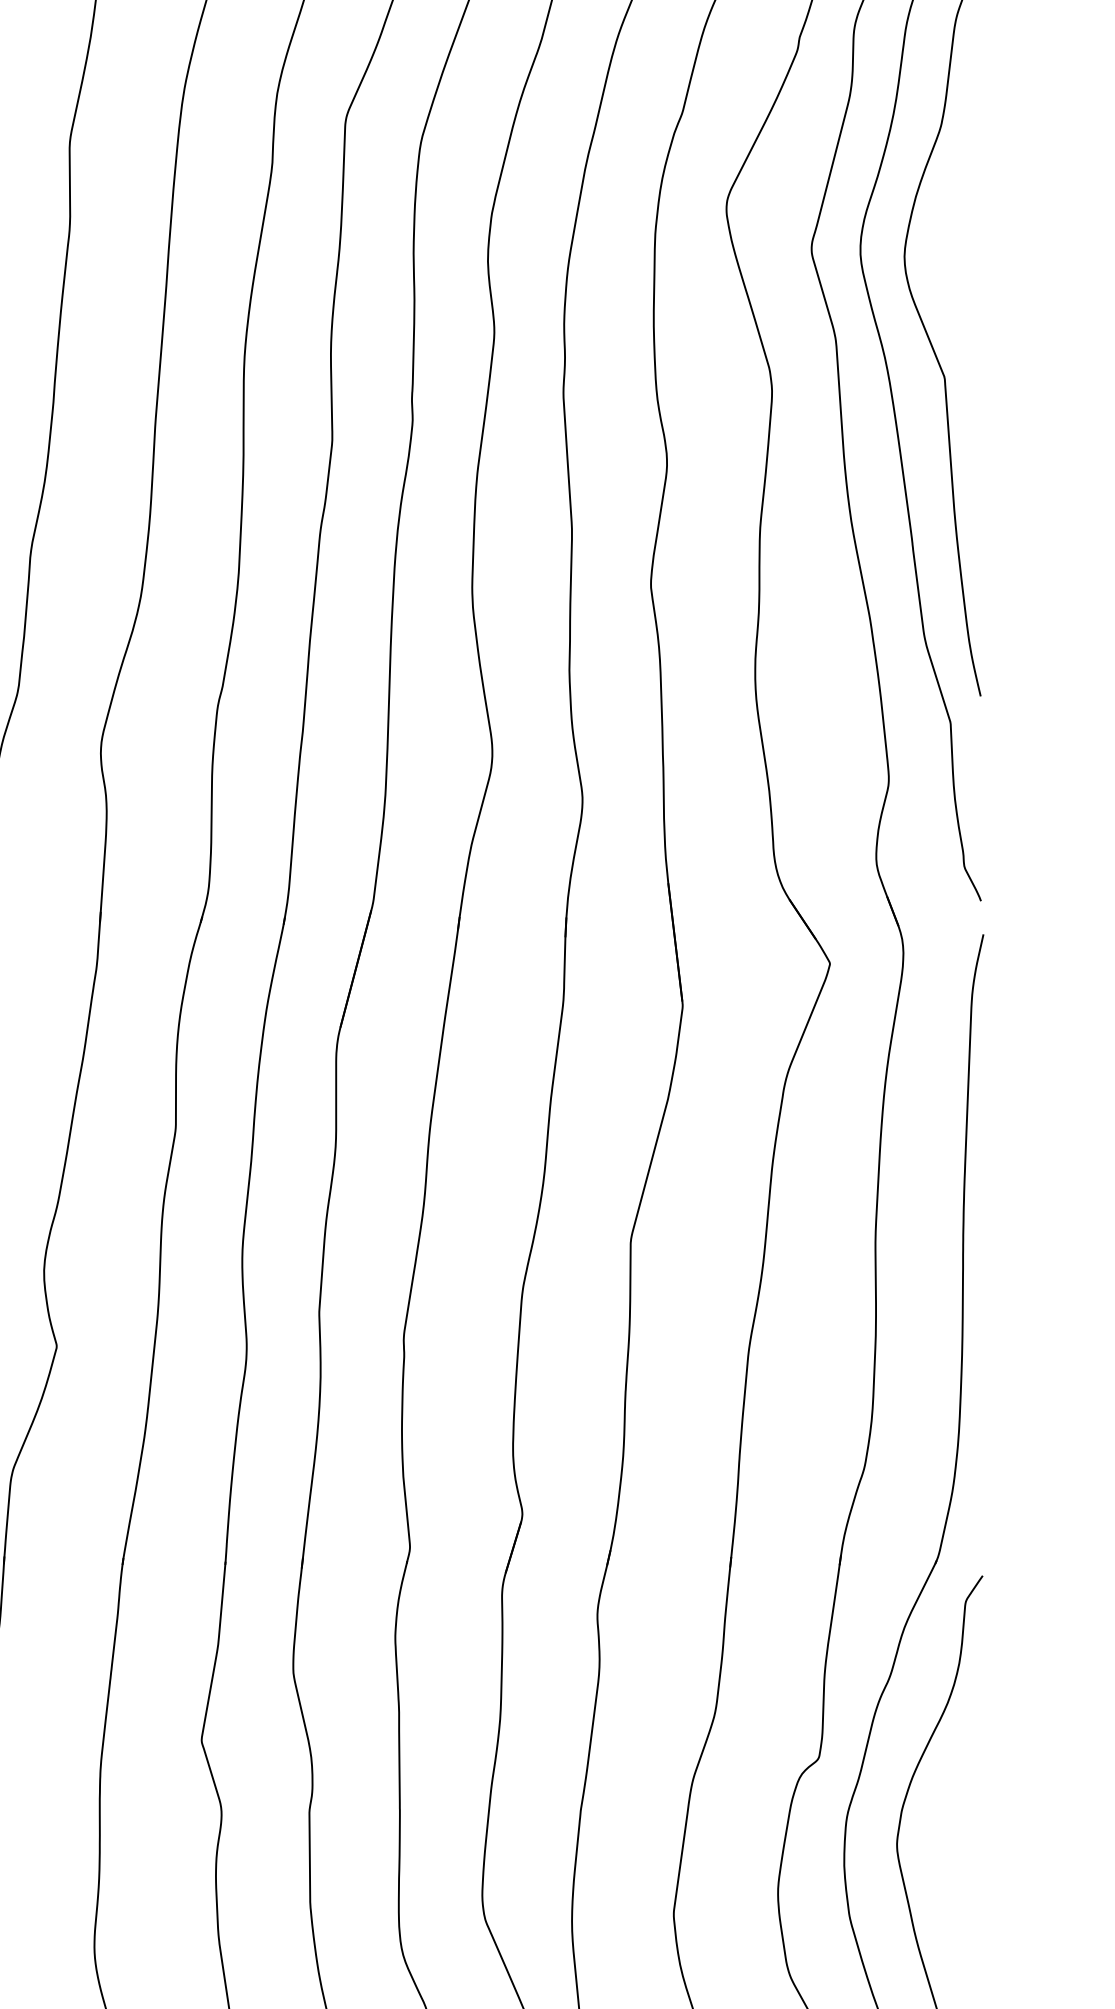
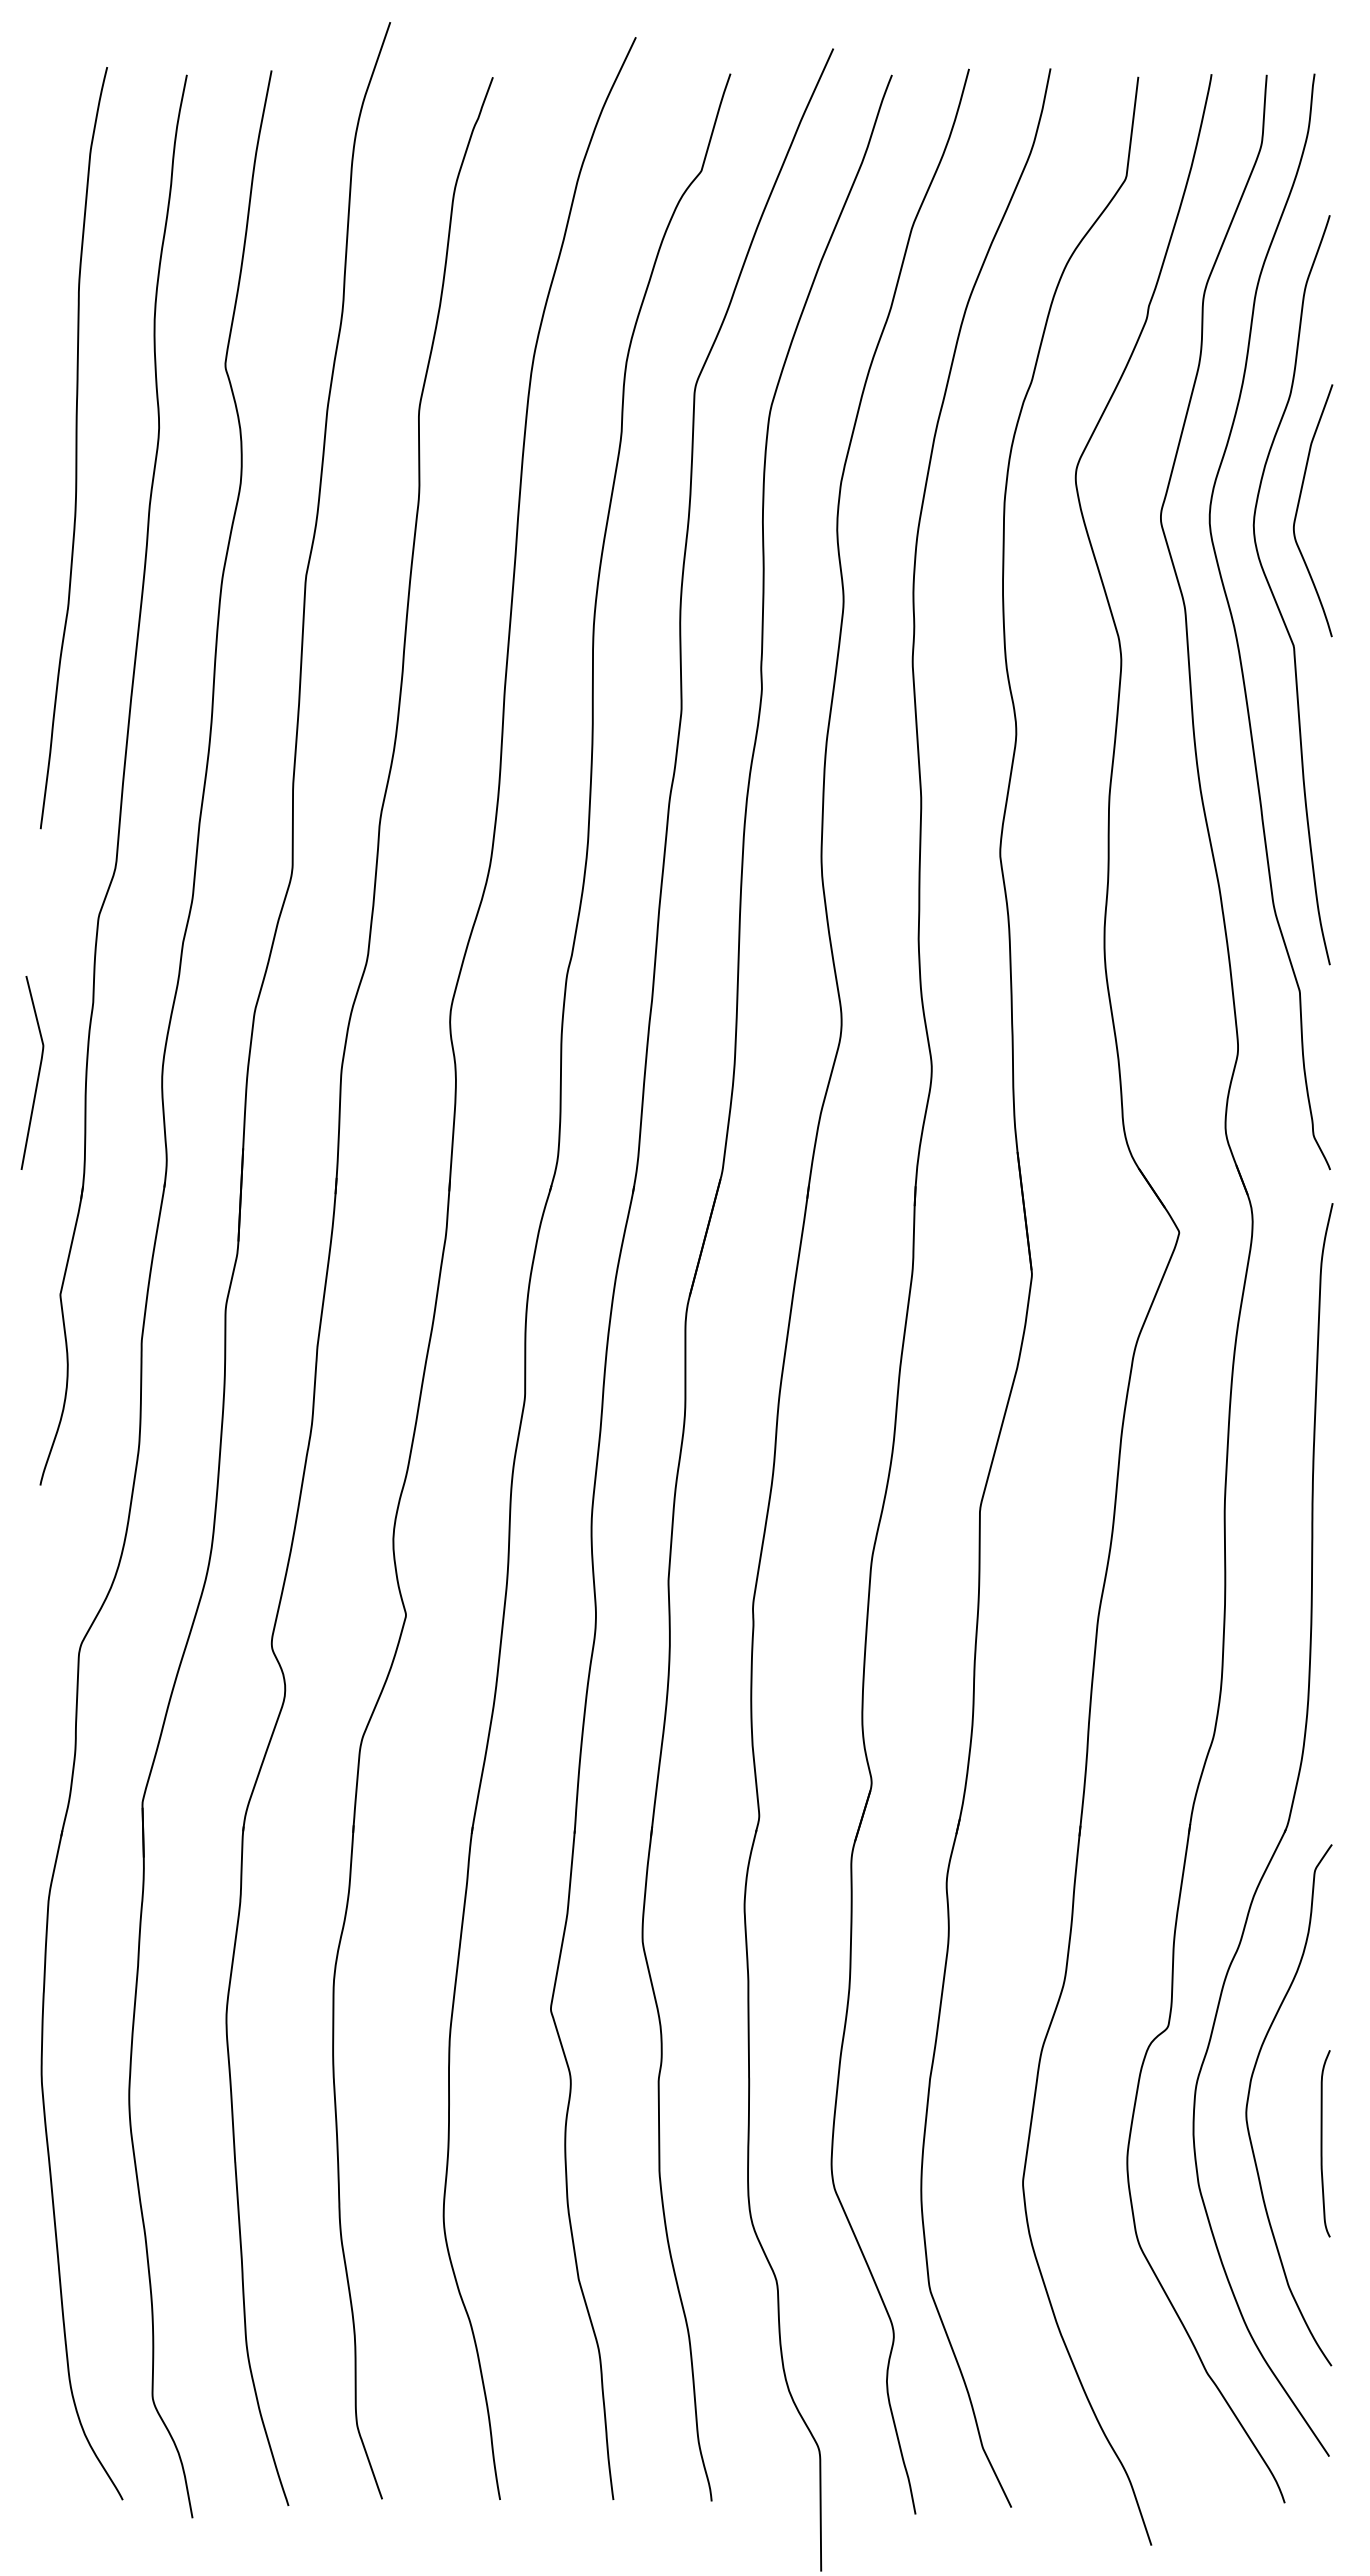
curve: (949, 240) -> (1298, 509), added
curve: (973, 1874) -> (1322, 2143), added

